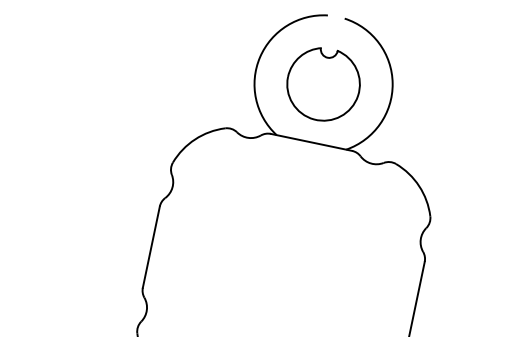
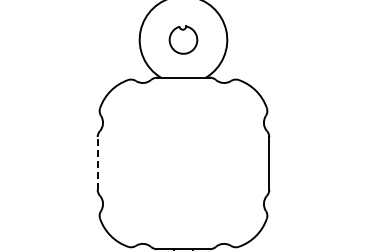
part: (323, 83) -> (183, 39), size x0.6
line: (151, 245) -> (97, 162), solid -> dashed

